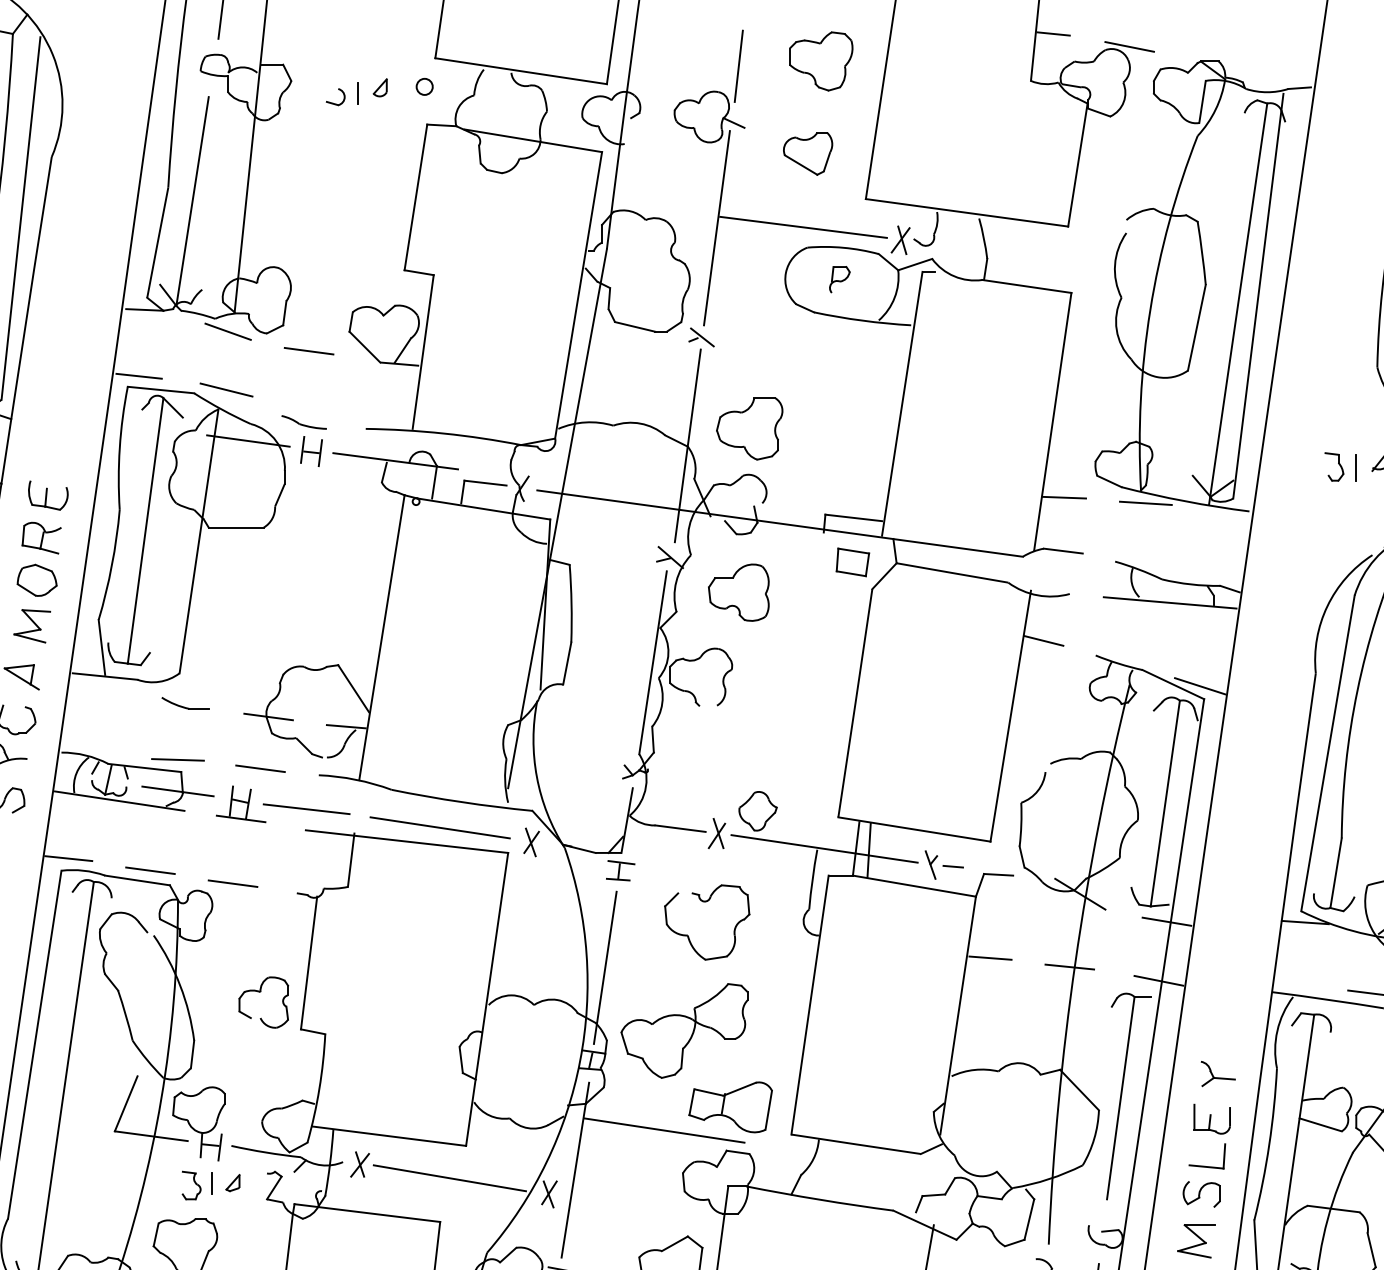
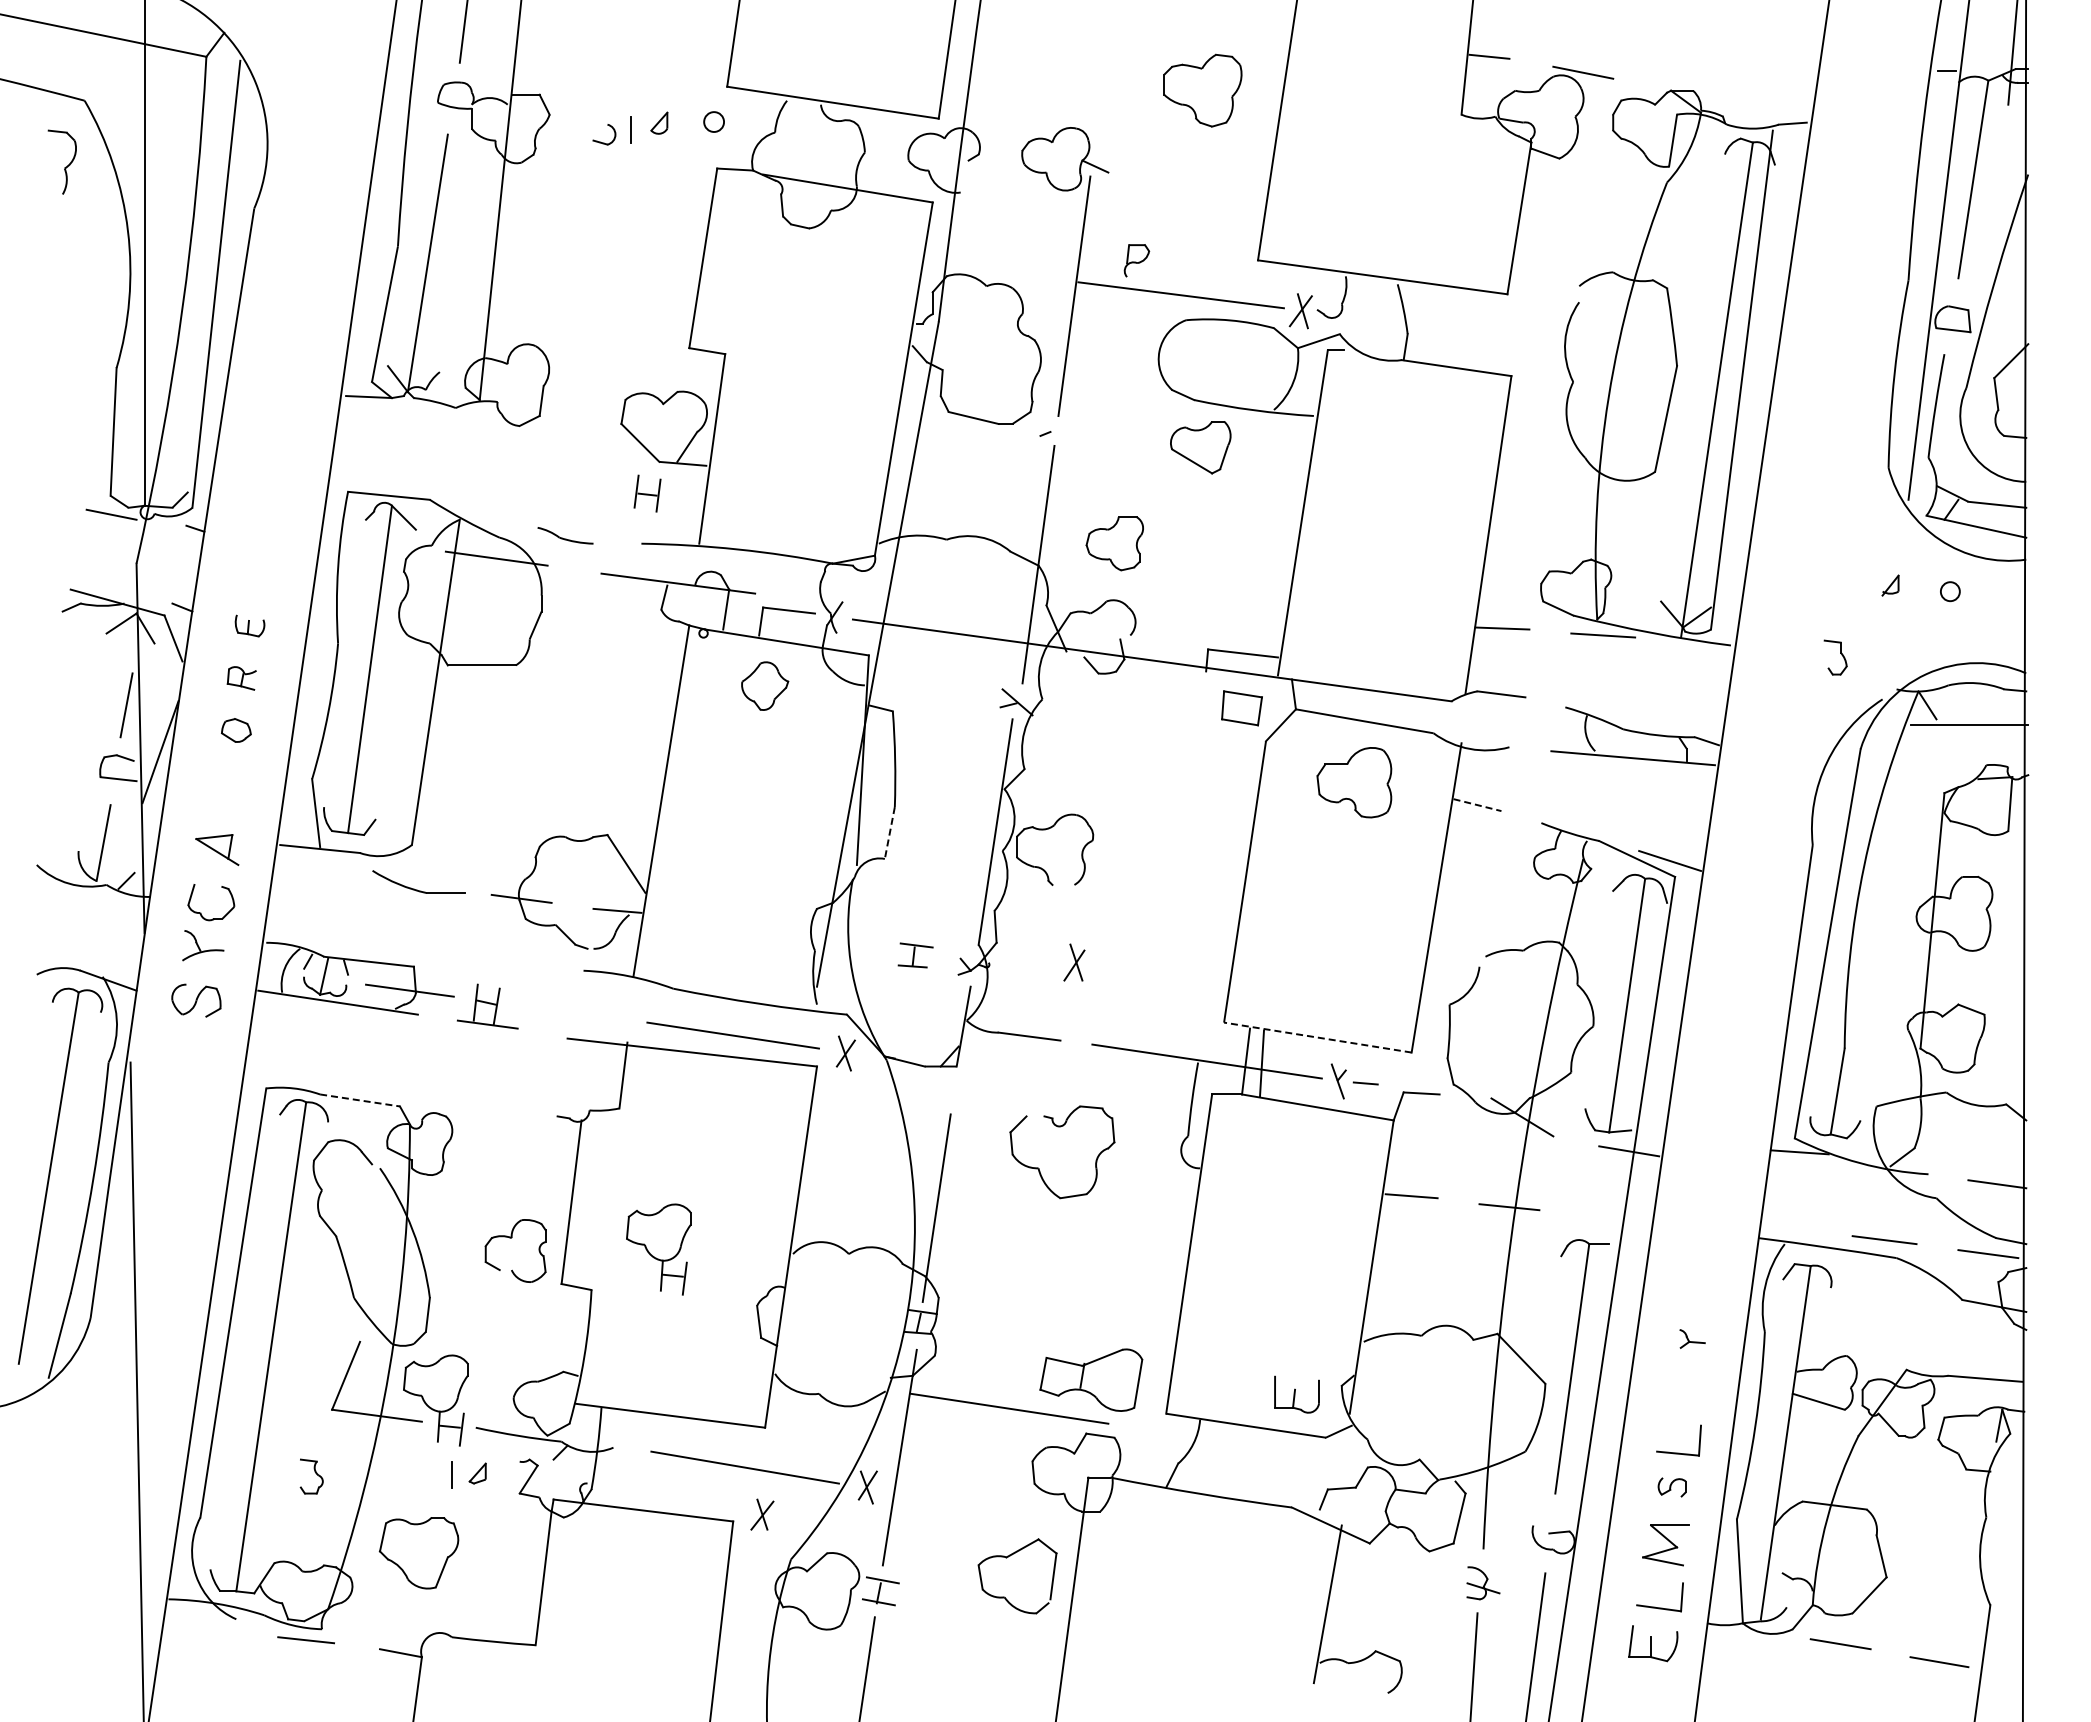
line: (738, 66) -> (1101, 96), removed
part: (807, 153) -> (1200, 447), moved
part: (839, 279) -> (1136, 260), moved
line: (227, 331) -> (471, 423), removed
line: (702, 337) -> (1056, 430), removed
line: (309, 350) -> (571, 447), removed
line: (138, 376) -> (361, 478), removed
line: (226, 389) -> (469, 495), removed
part: (749, 428) -> (1114, 543), size x0.7
part: (311, 451) -> (647, 493), moved
part: (1339, 465) -> (1841, 655), moved
line: (1356, 467) -> (1862, 591), removed
part: (47, 495) -> (249, 625), size x0.6
part: (41, 538) -> (241, 678), size x0.6
part: (37, 580) -> (236, 730), size x0.6
part: (738, 592) -> (1354, 782), moved
part: (32, 626) -> (230, 787), removed
line: (1043, 641) -> (1477, 805), solid -> dashed
line: (566, 663) -> (889, 833), solid -> dashed
part: (184, 702) -> (418, 881), size x1.6
line: (177, 759) -> (409, 951), removed
line: (260, 768) -> (511, 962), removed
line: (306, 809) -> (568, 1012), removed
part: (758, 810) -> (765, 685), moved
line: (914, 829) -> (1317, 1037), solid -> dashed
part: (717, 833) -> (1074, 962), moved
line: (68, 858) -> (275, 1073), removed
line: (150, 870) -> (375, 1088), removed
part: (620, 870) -> (915, 955), moved
line: (137, 880) -> (360, 1100), solid -> dashed
line: (232, 883) -> (477, 1104), removed
line: (1159, 981) -> (1619, 1224), removed
part: (379, 1001) -> (658, 1249), added
part: (683, 1030) -> (1033, 1285), removed
part: (1218, 1073) -> (1692, 1338), size x0.6
part: (1211, 1118) -> (1296, 1394), moved
part: (360, 1164) -> (762, 1514), moved
part: (191, 1185) -> (311, 1476), moved
part: (1201, 1194) -> (1671, 1487), size x0.6

